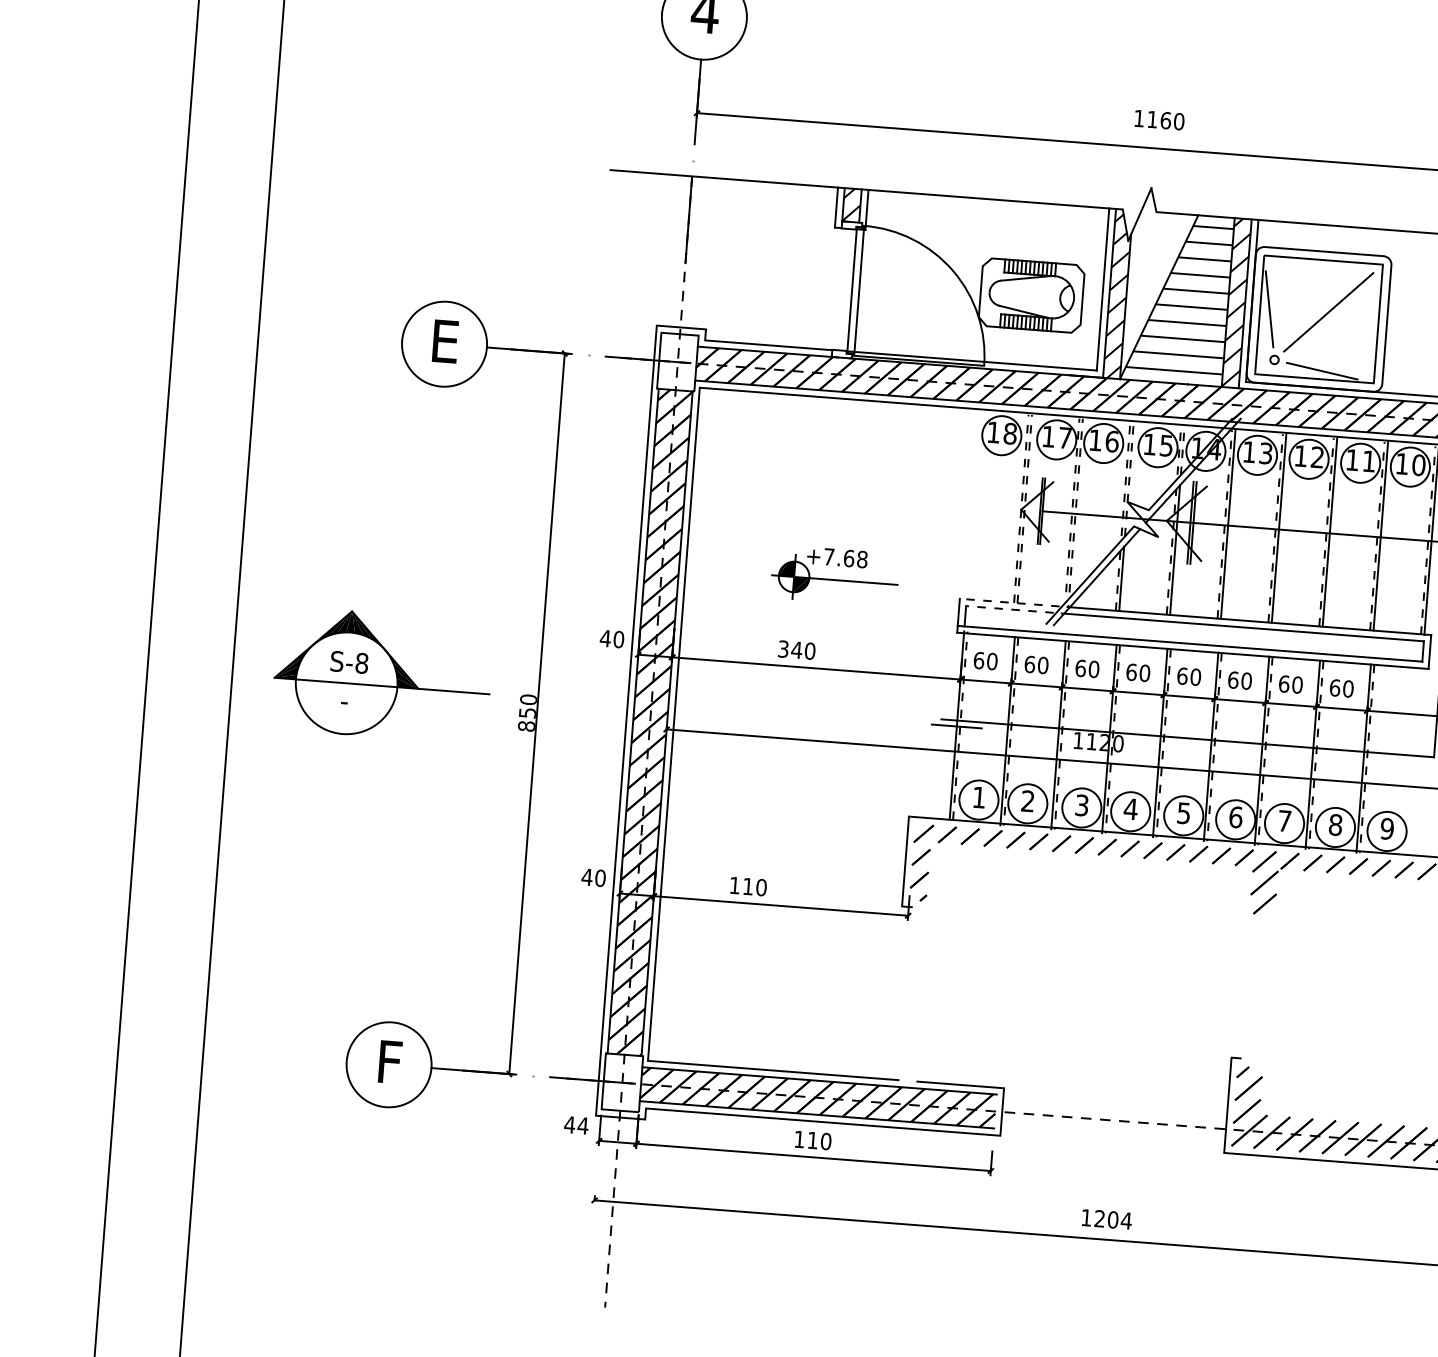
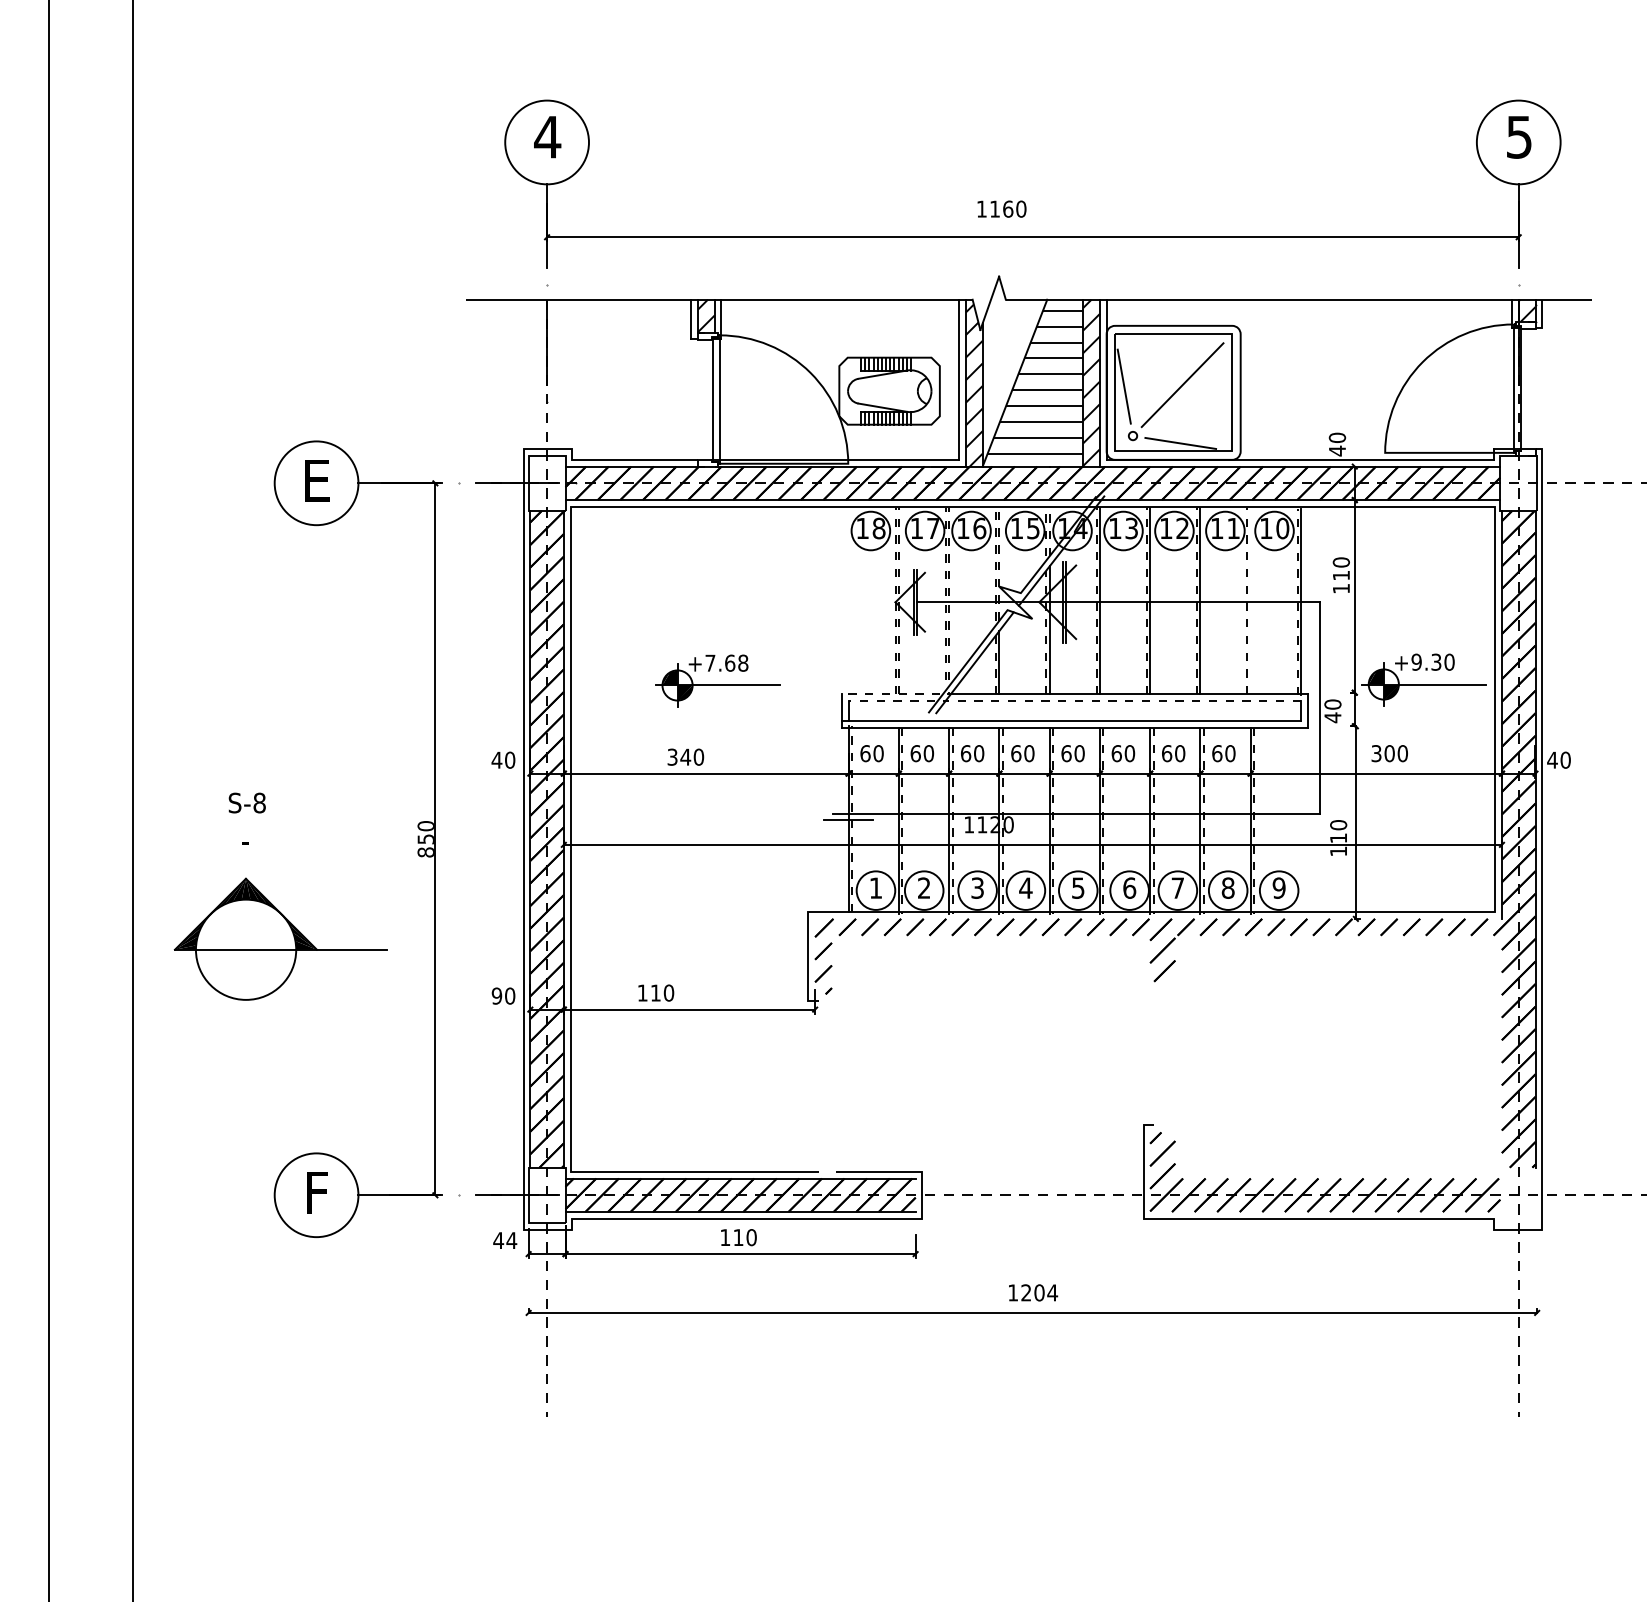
line: (1380, 536) -> (1250, 601), removed
line: (1243, 627) -> (1122, 701), solid -> dashed
part: (382, 674) -> (280, 938), moved
text: (586, 876) -> (496, 995), 40 -> 90

